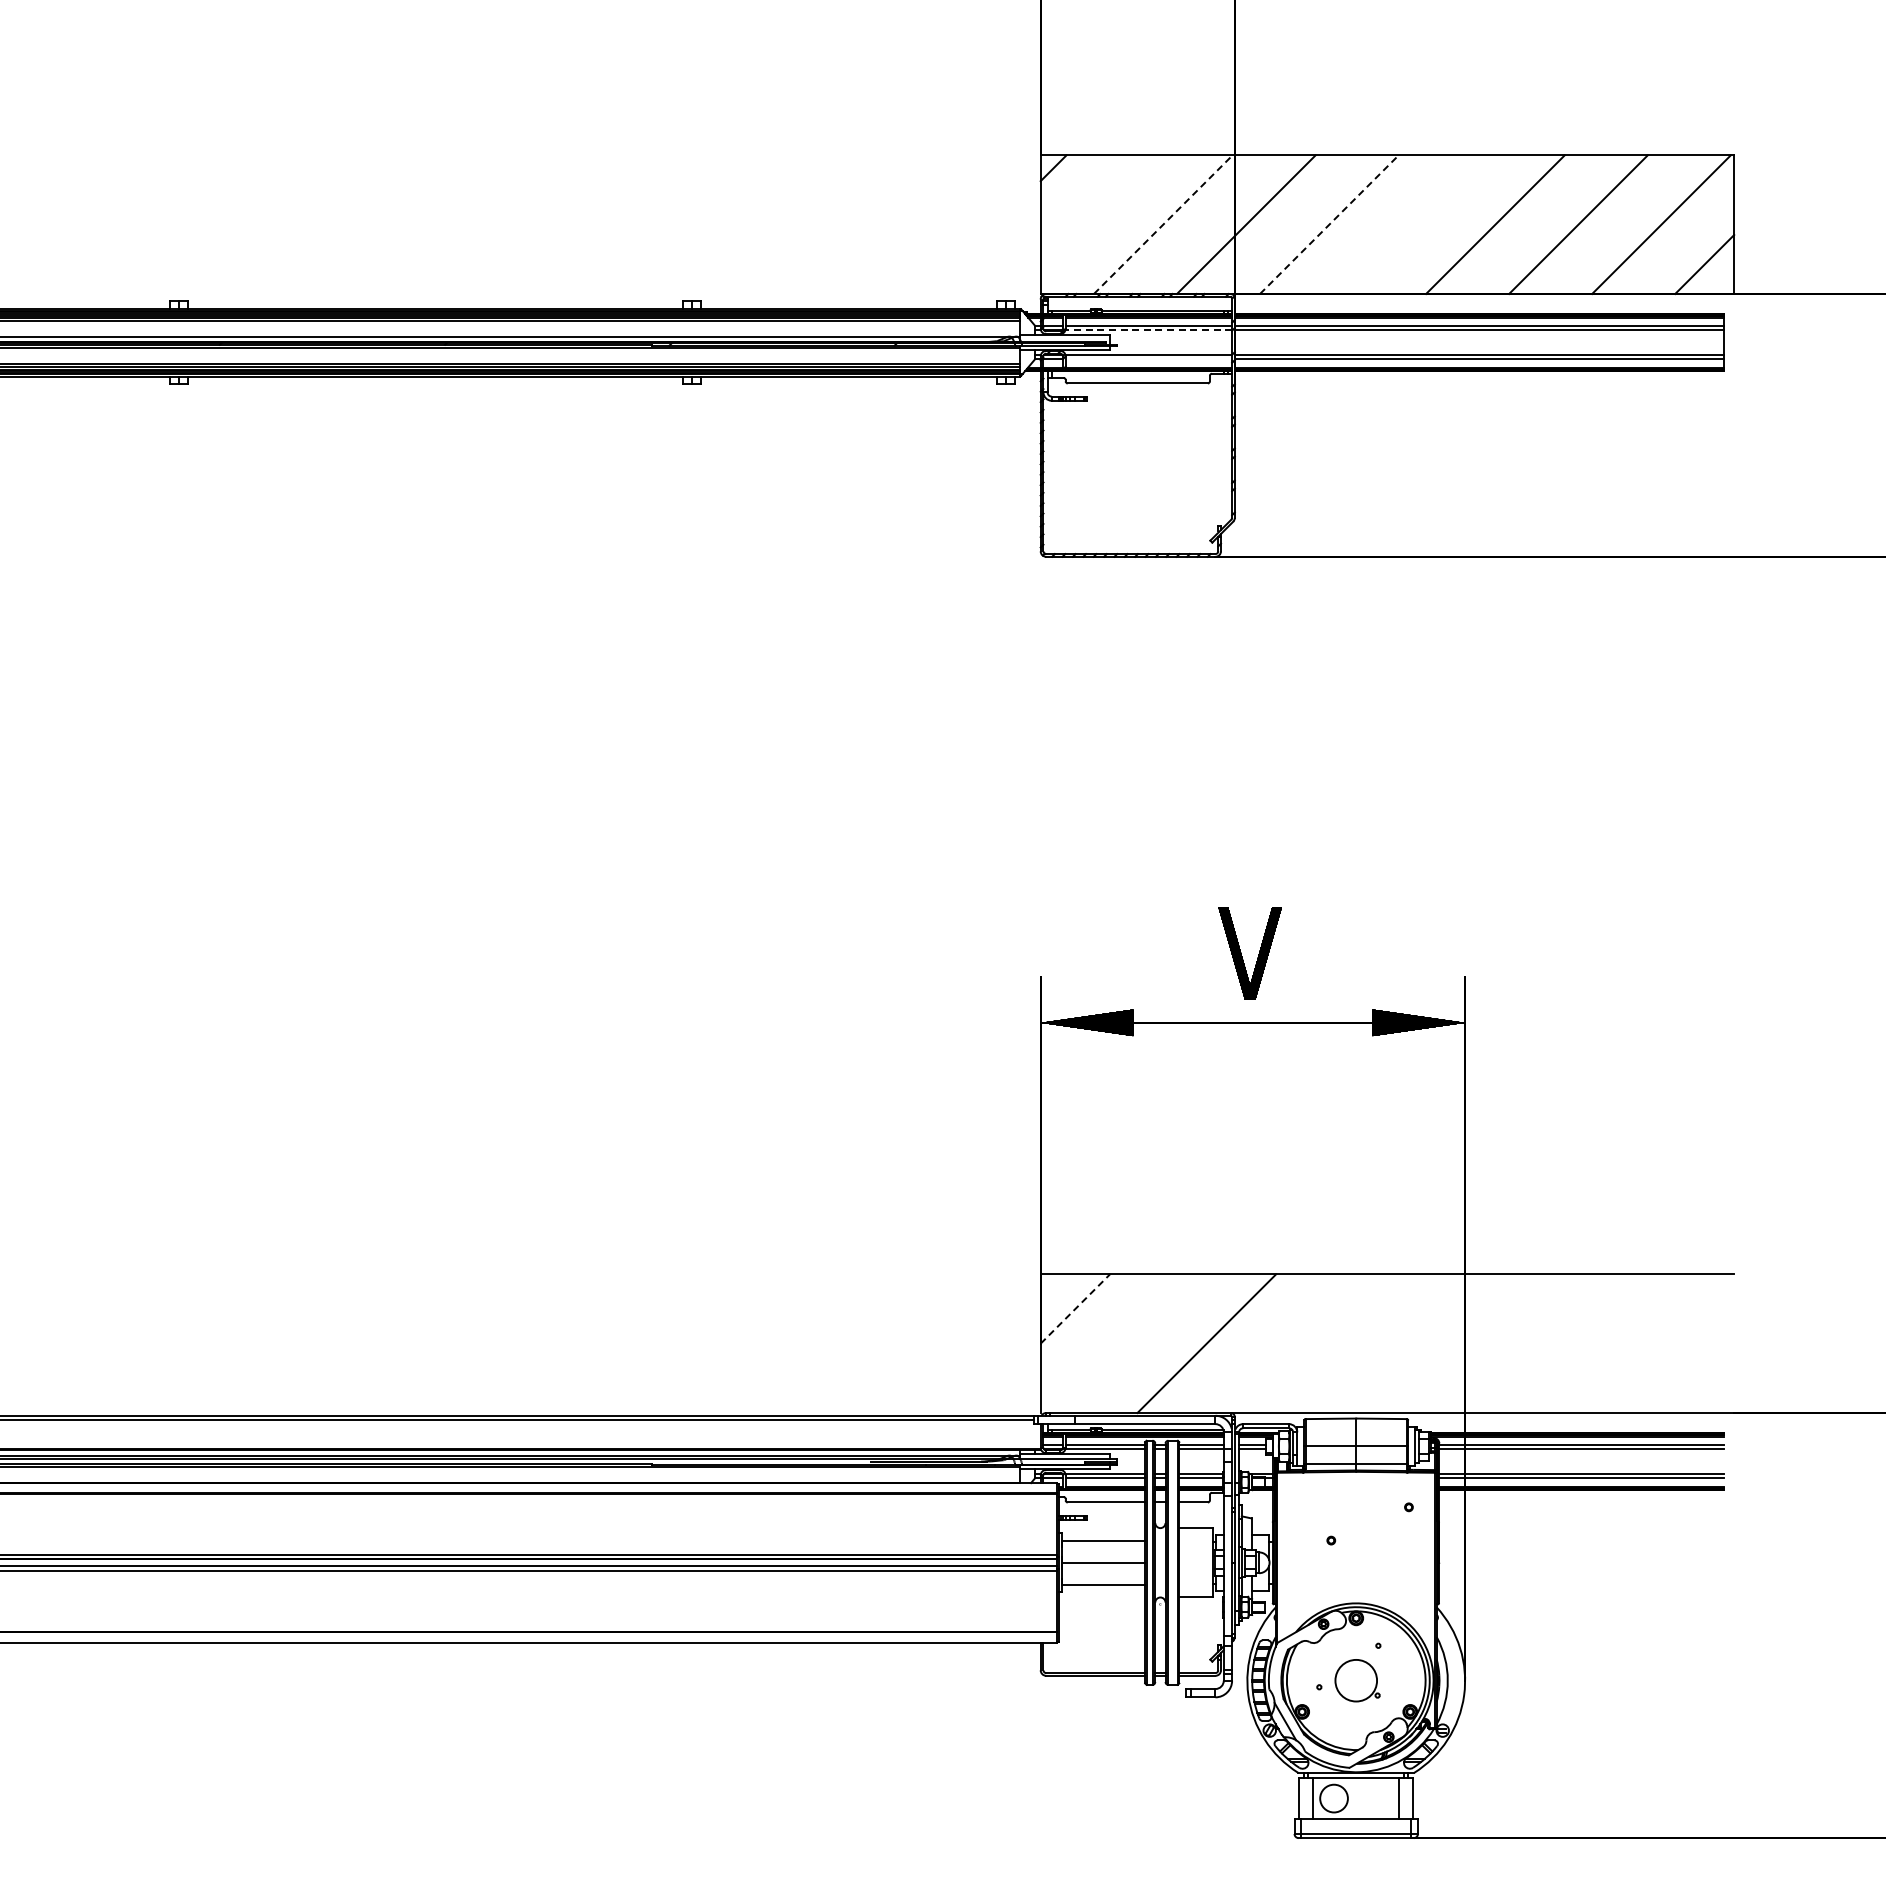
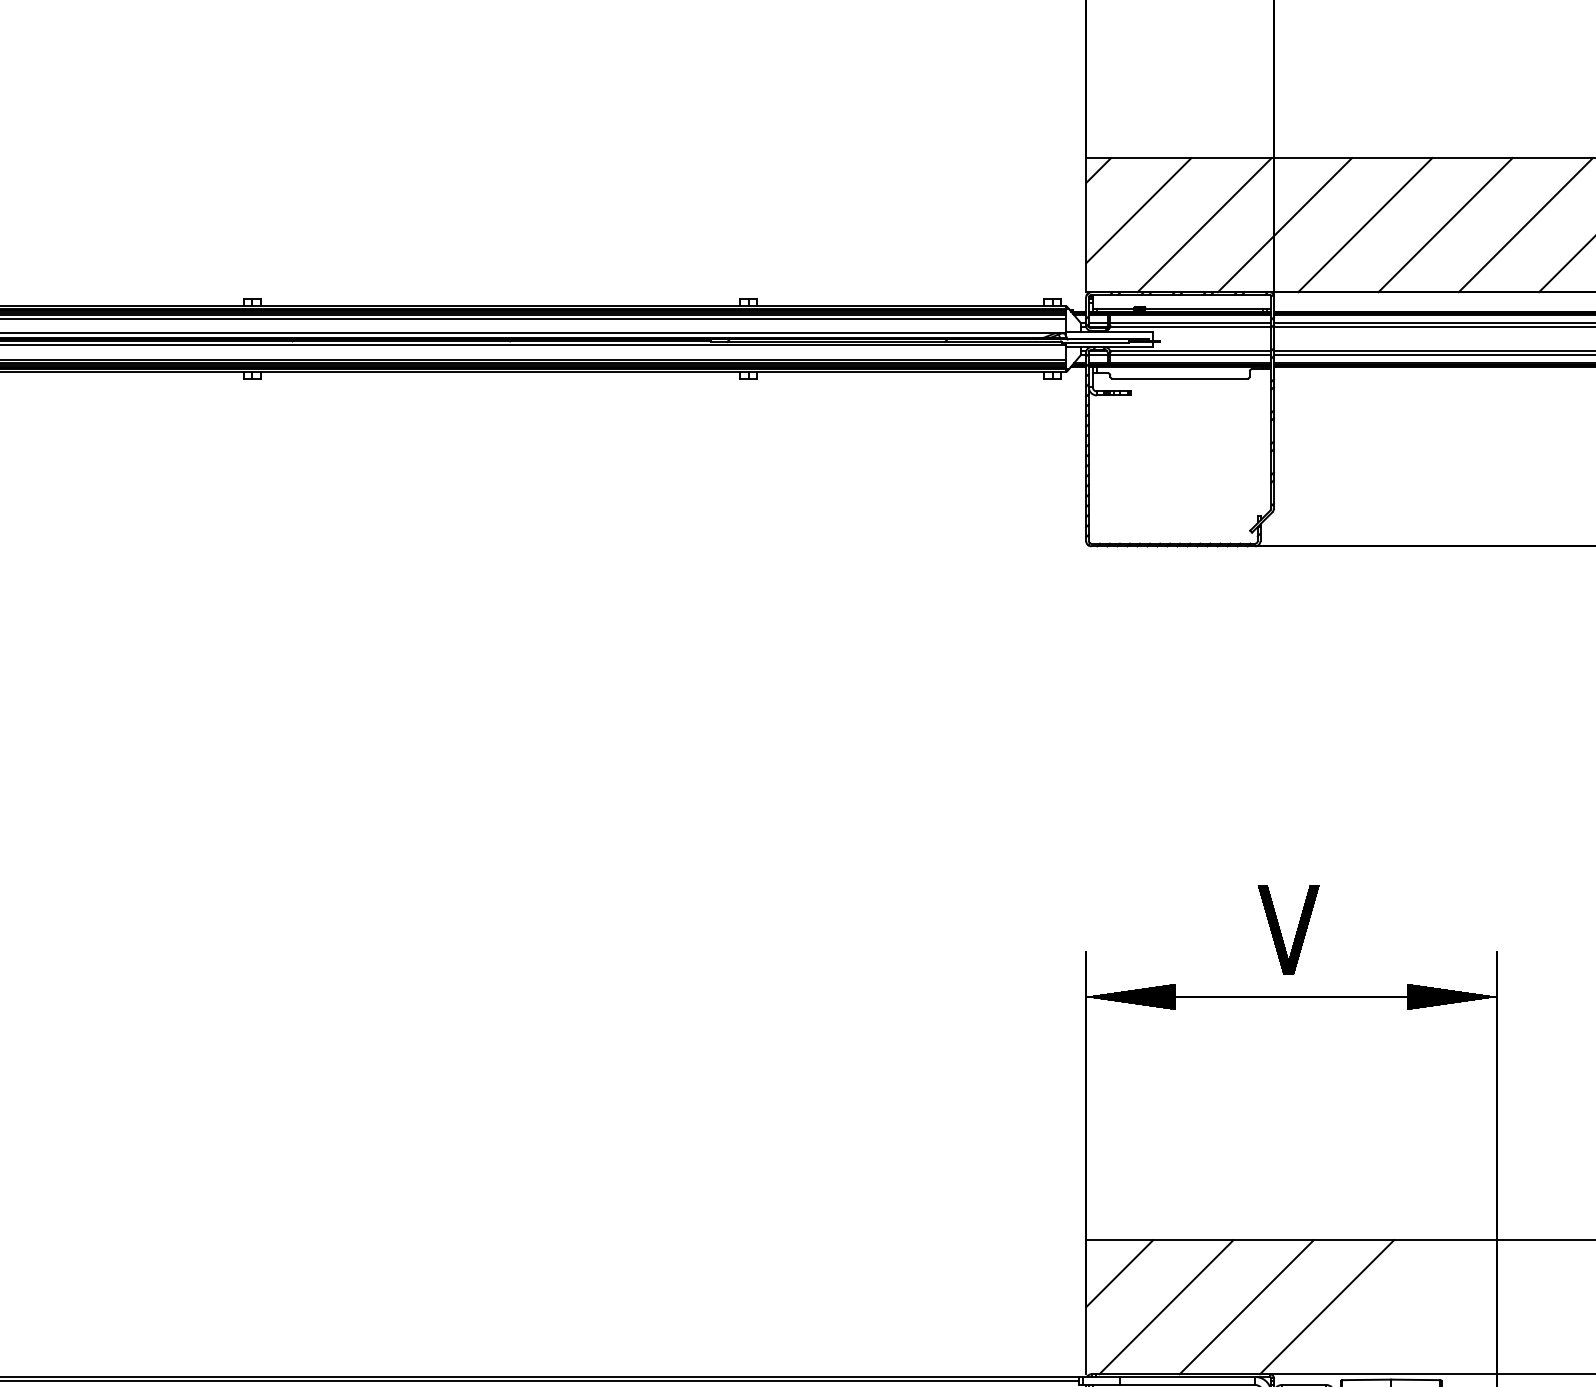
line: (1094, 209) -> (1138, 210), added
line: (1163, 224) -> (1204, 224), dashed -> solid
line: (1329, 224) -> (1365, 224), dashed -> solid
line: (1412, 224) -> (1445, 224), added
line: (1148, 330) -> (1190, 327), dashed -> solid
line: (1148, 359) -> (1190, 355), added
line: (1075, 1308) -> (1119, 1273), dashed -> solid
line: (1123, 1343) -> (1166, 1307), added
line: (1289, 1343) -> (1326, 1307), added

